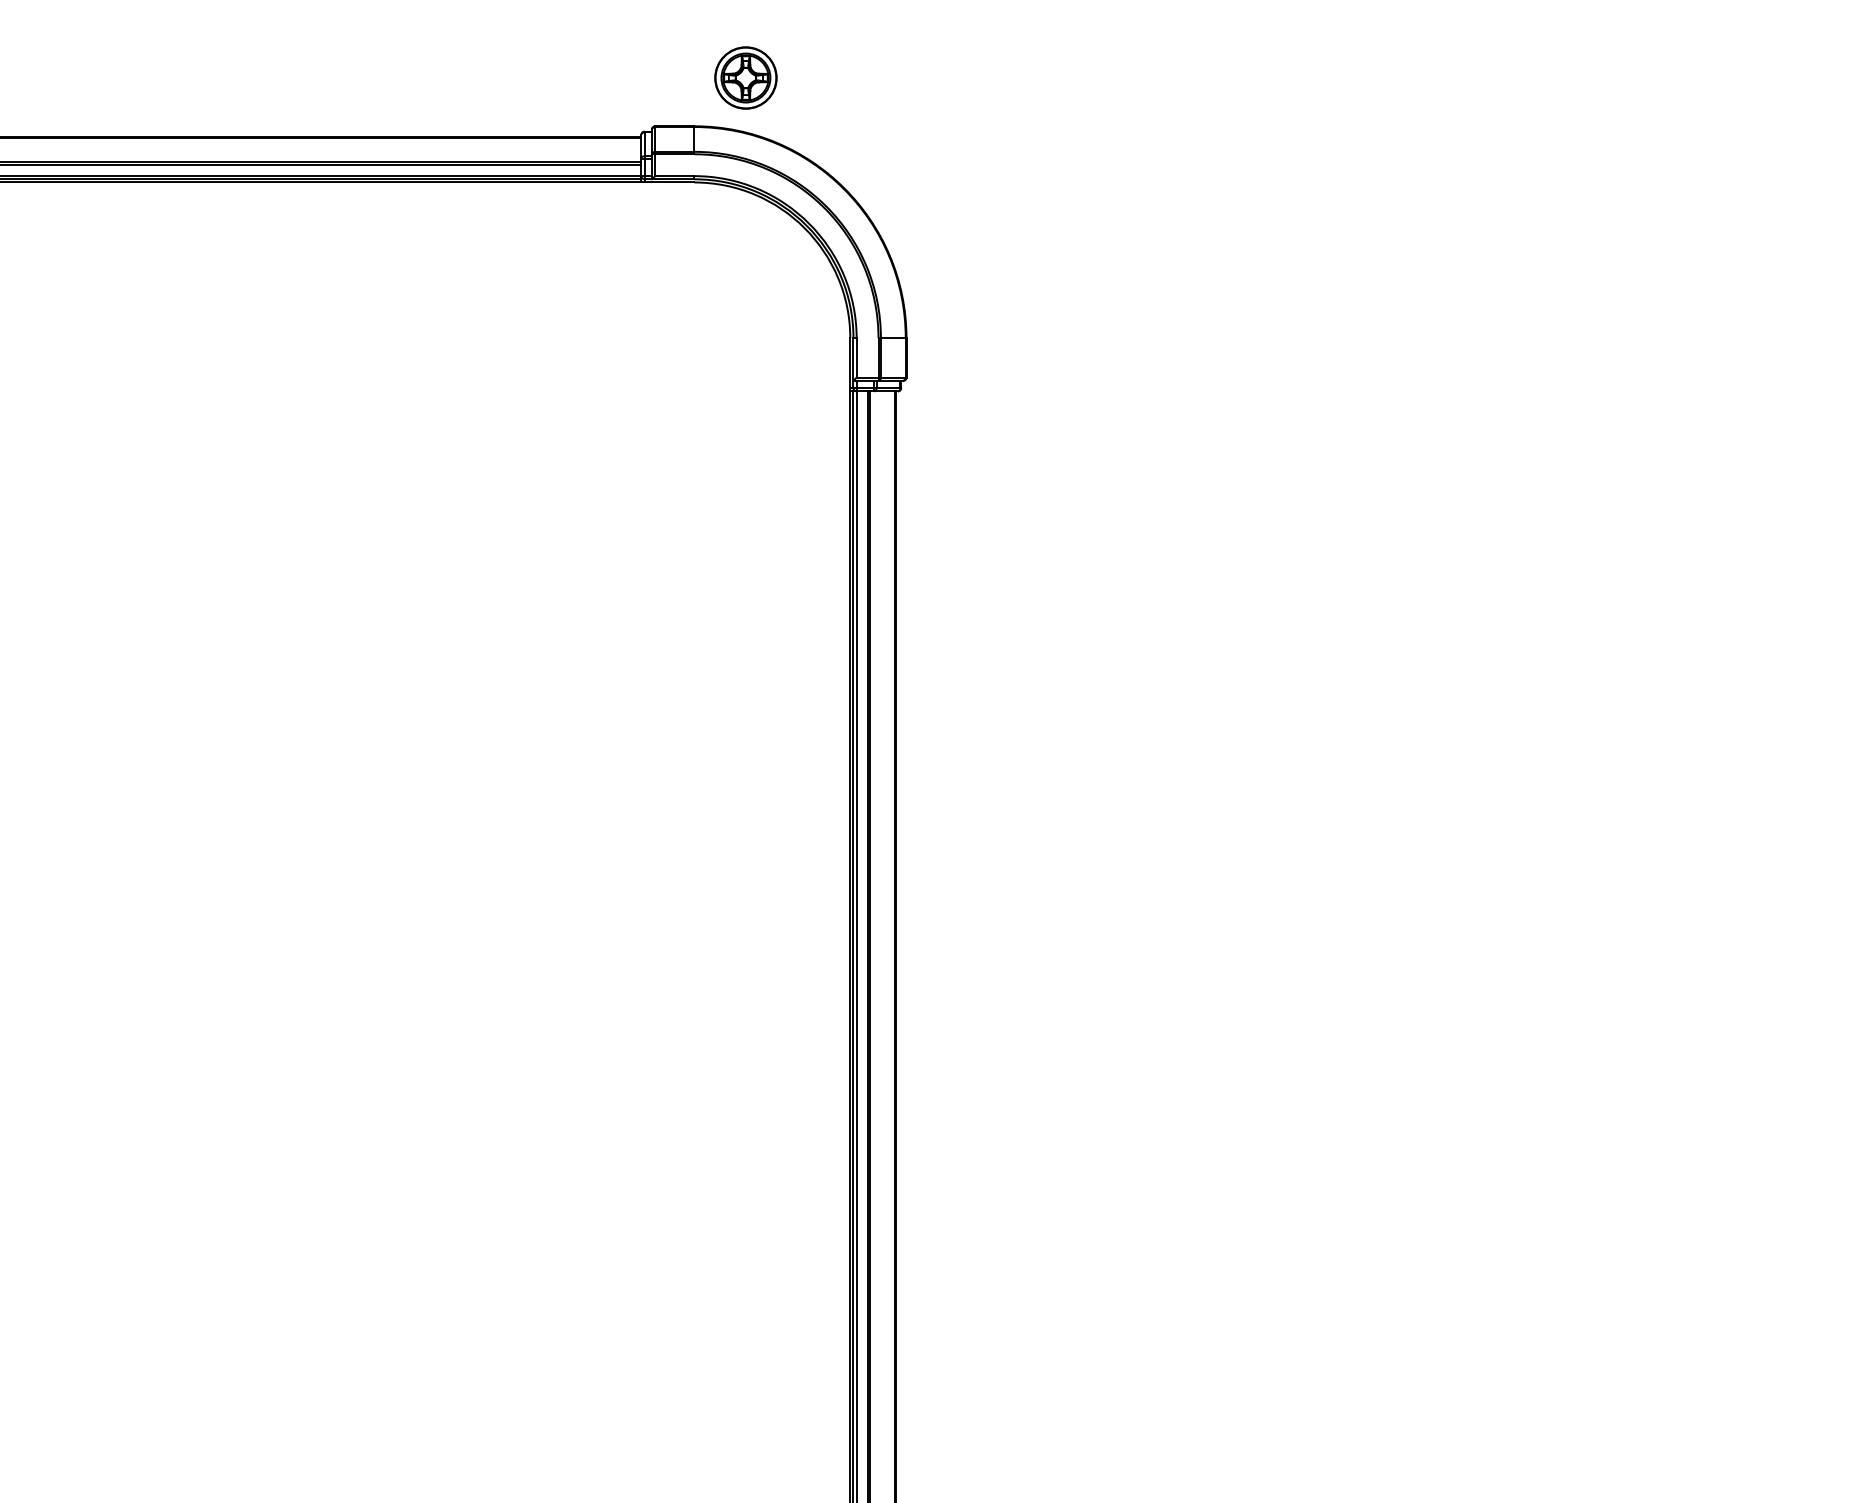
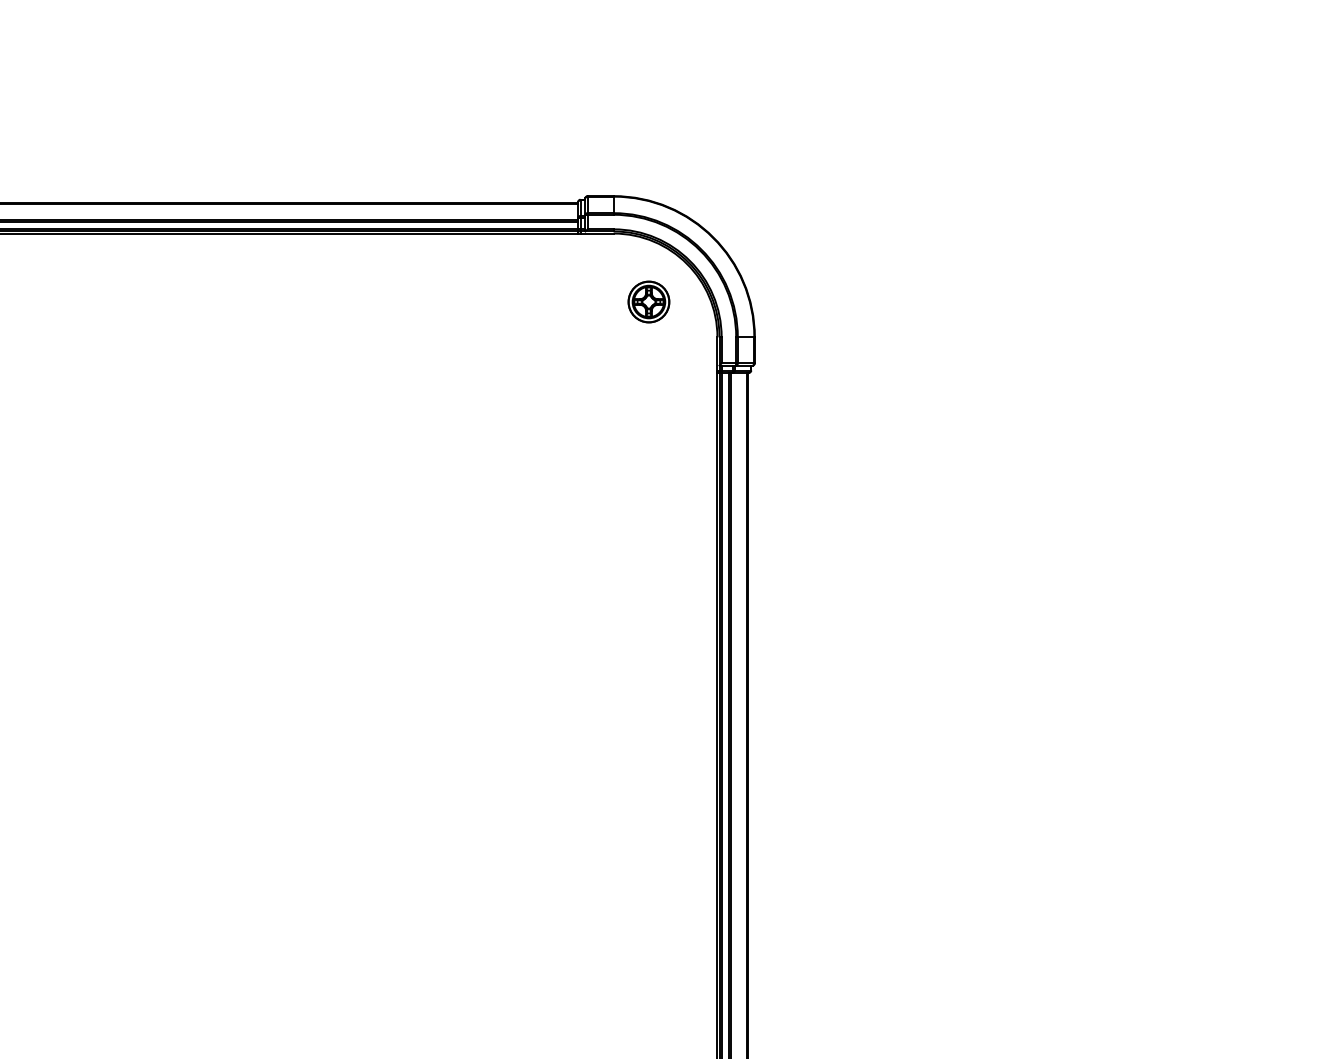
part: (745, 77) -> (648, 301), moved

